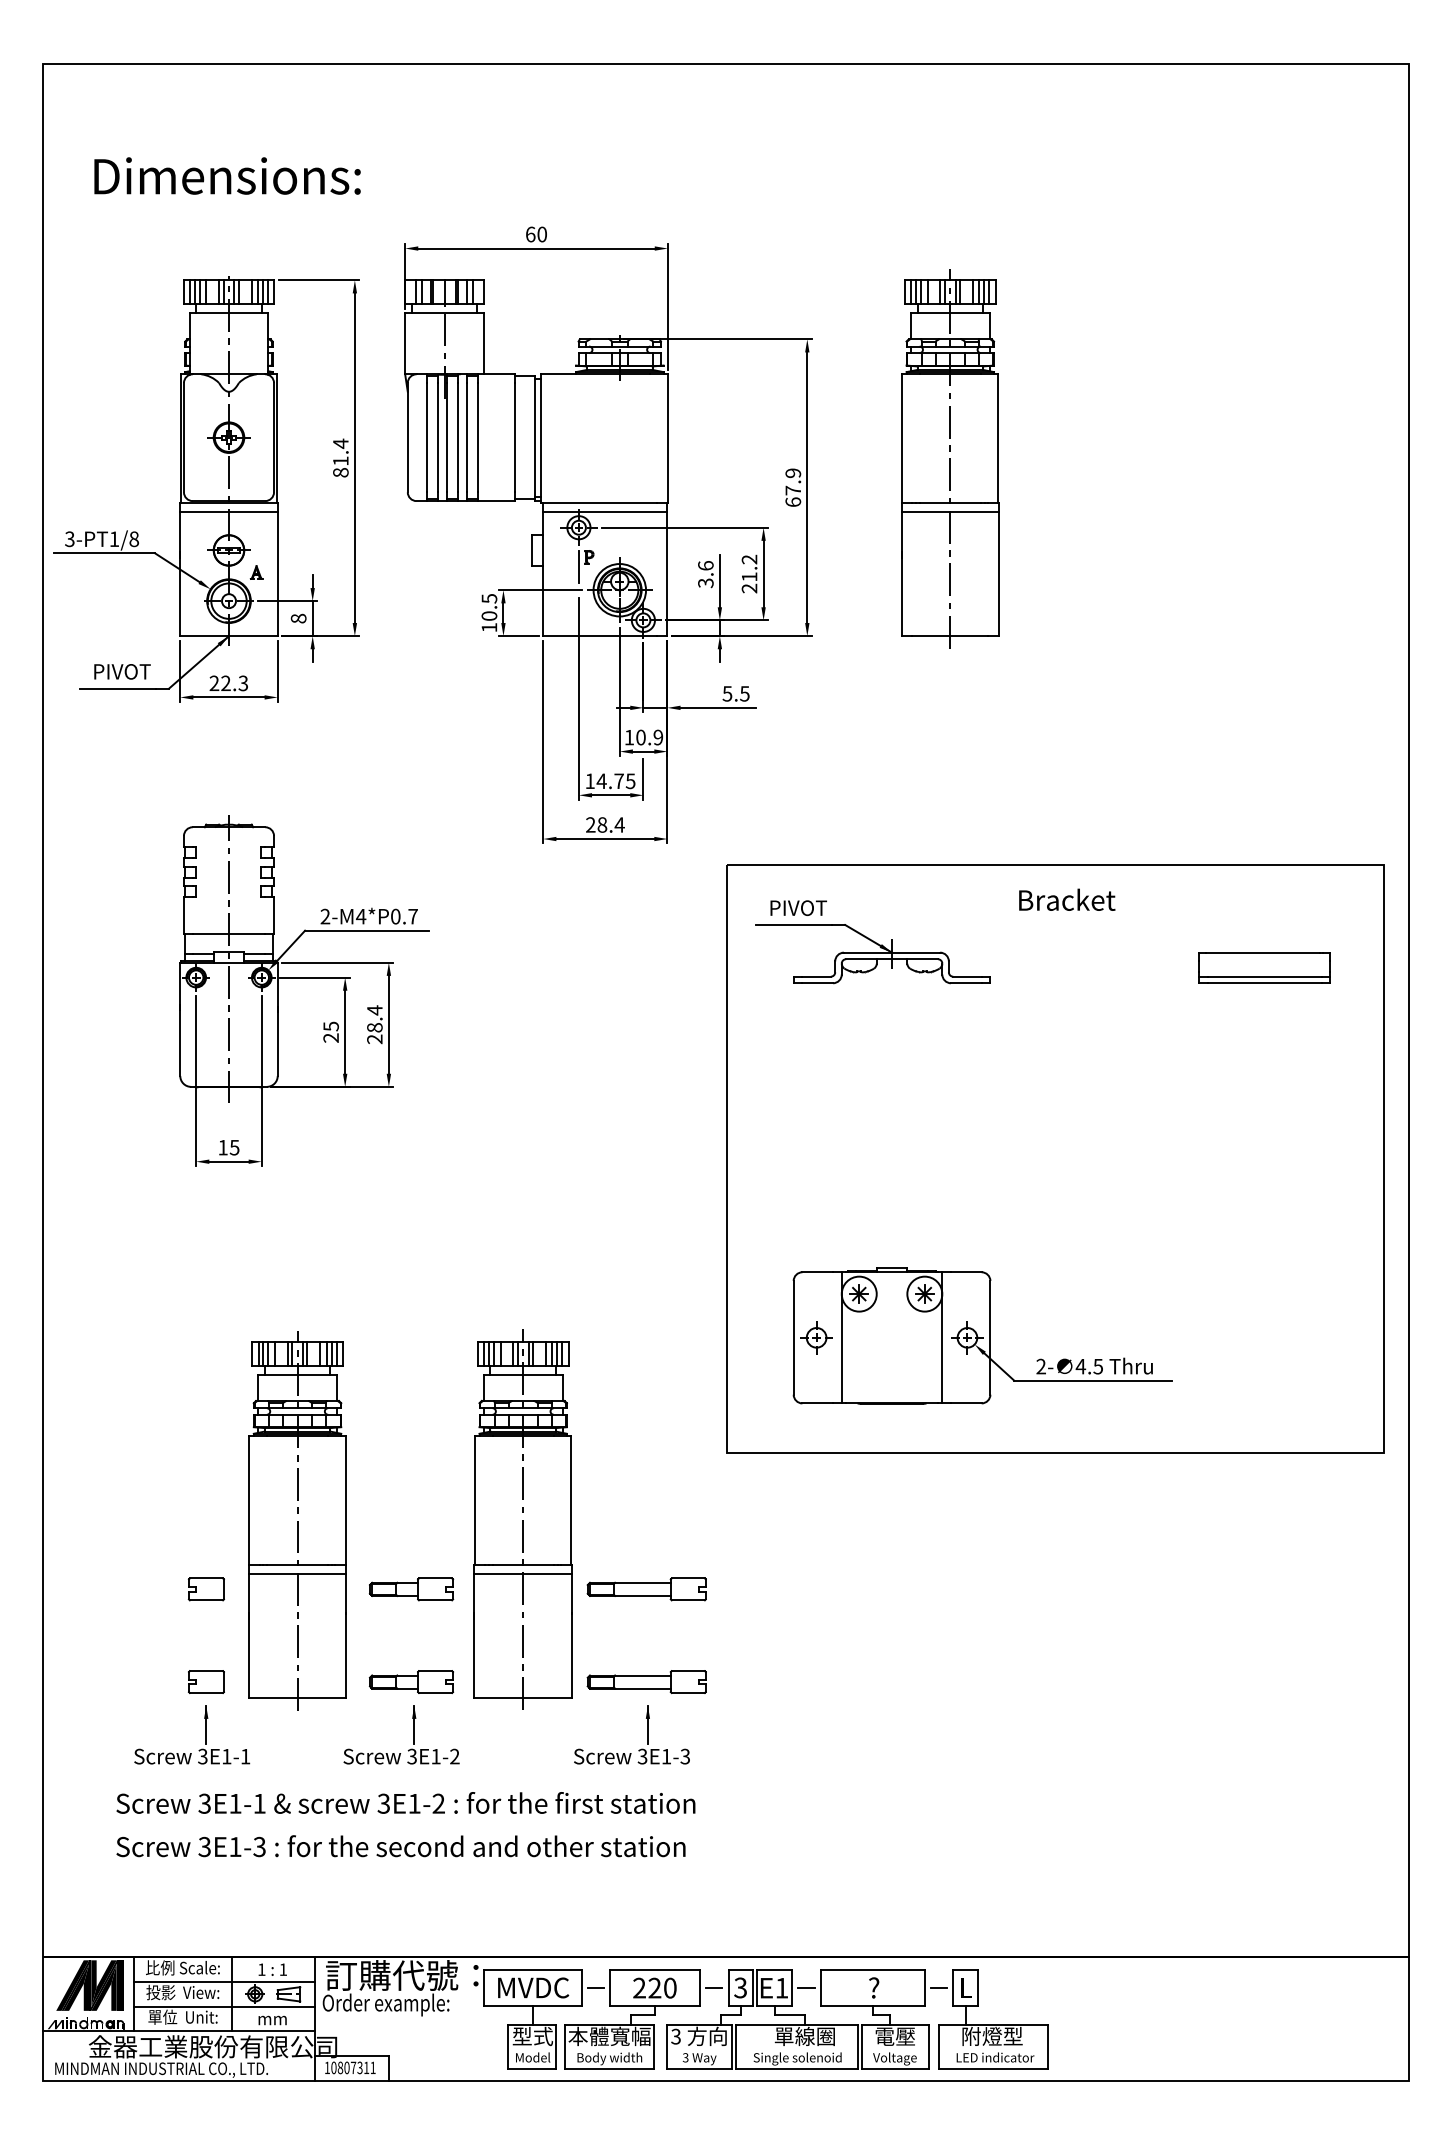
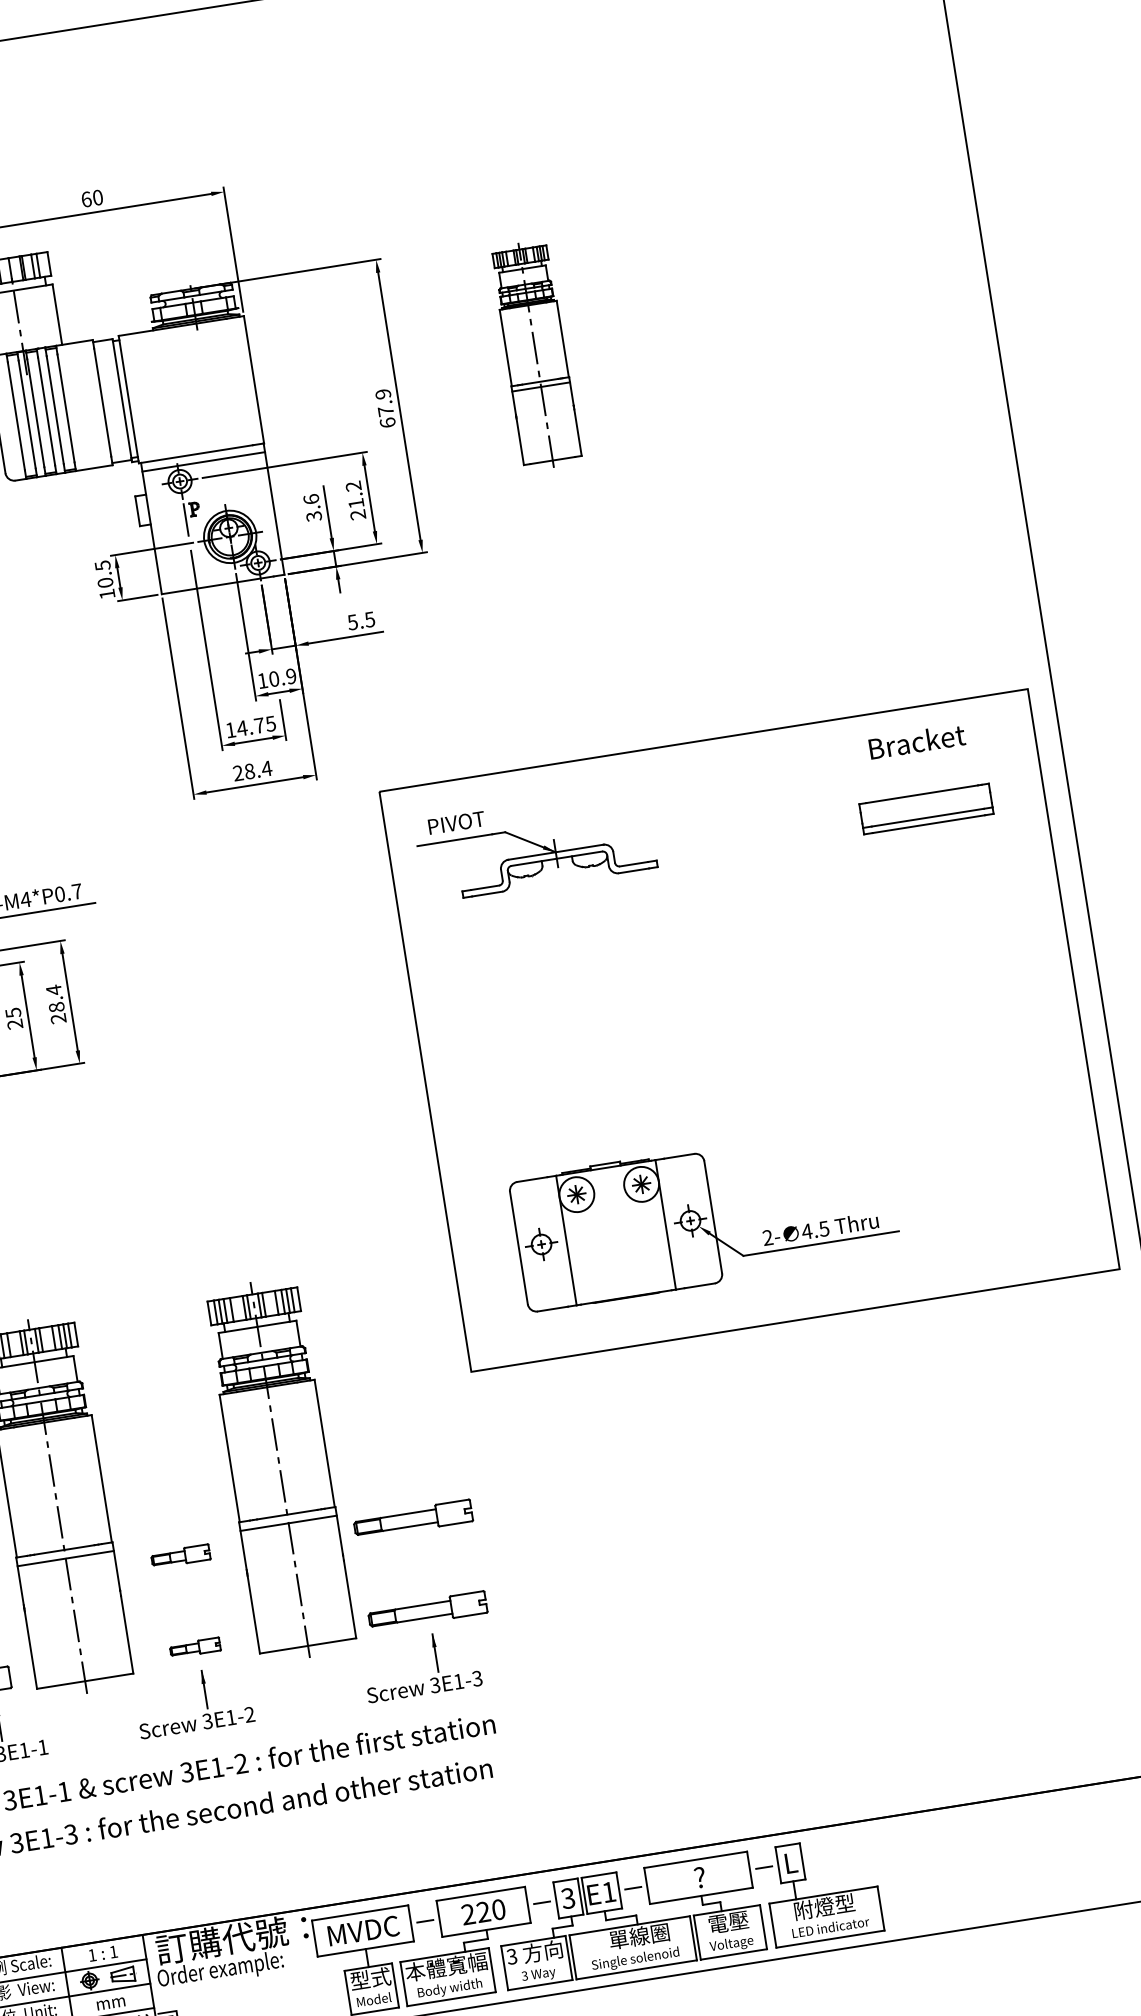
part: (950, 458) -> (536, 355), size x0.6
text: (1067, 899) -> (917, 741), moved
part: (411, 1589) -> (180, 1556), size x0.7
part: (411, 1681) -> (195, 1647), size x0.6

